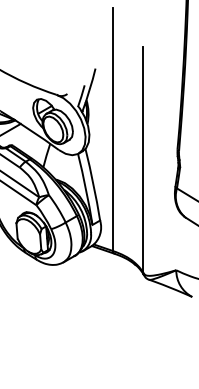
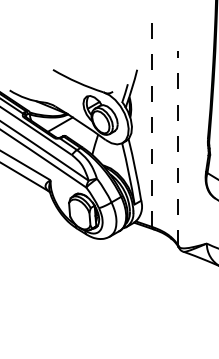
line: (113, 129) -> (152, 122), solid -> dashed
line: (143, 159) -> (178, 148), solid -> dashed

